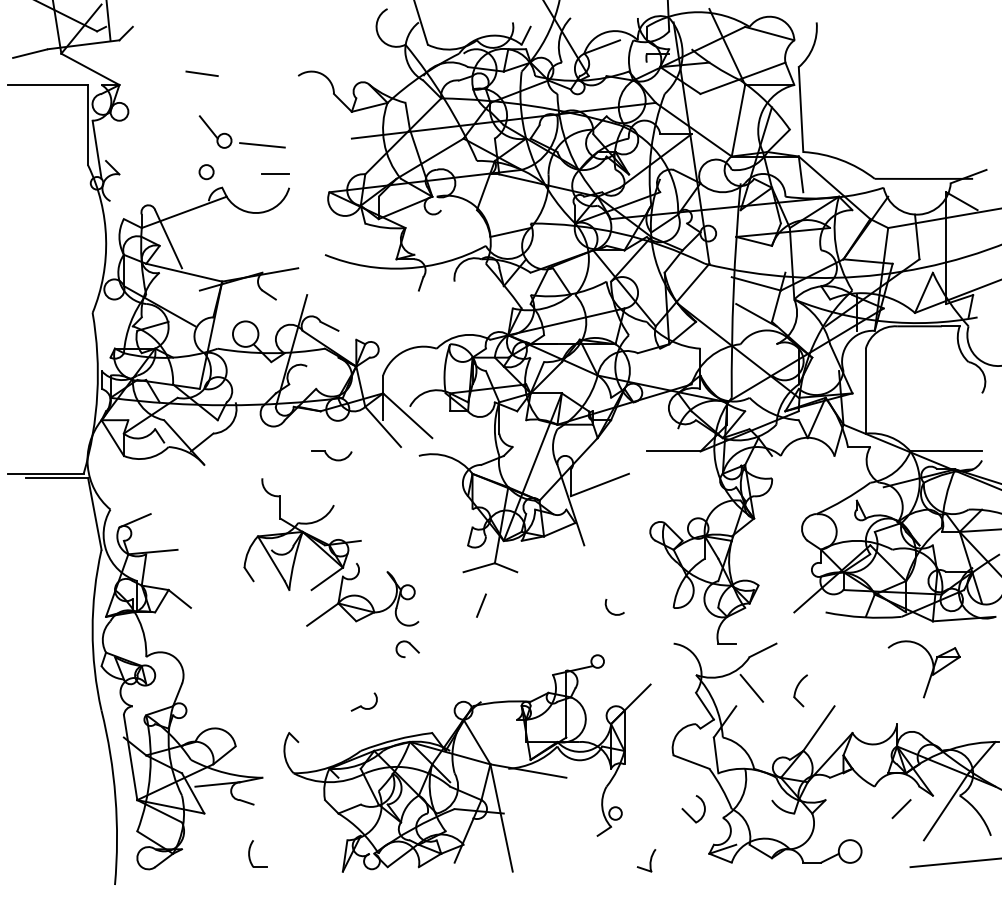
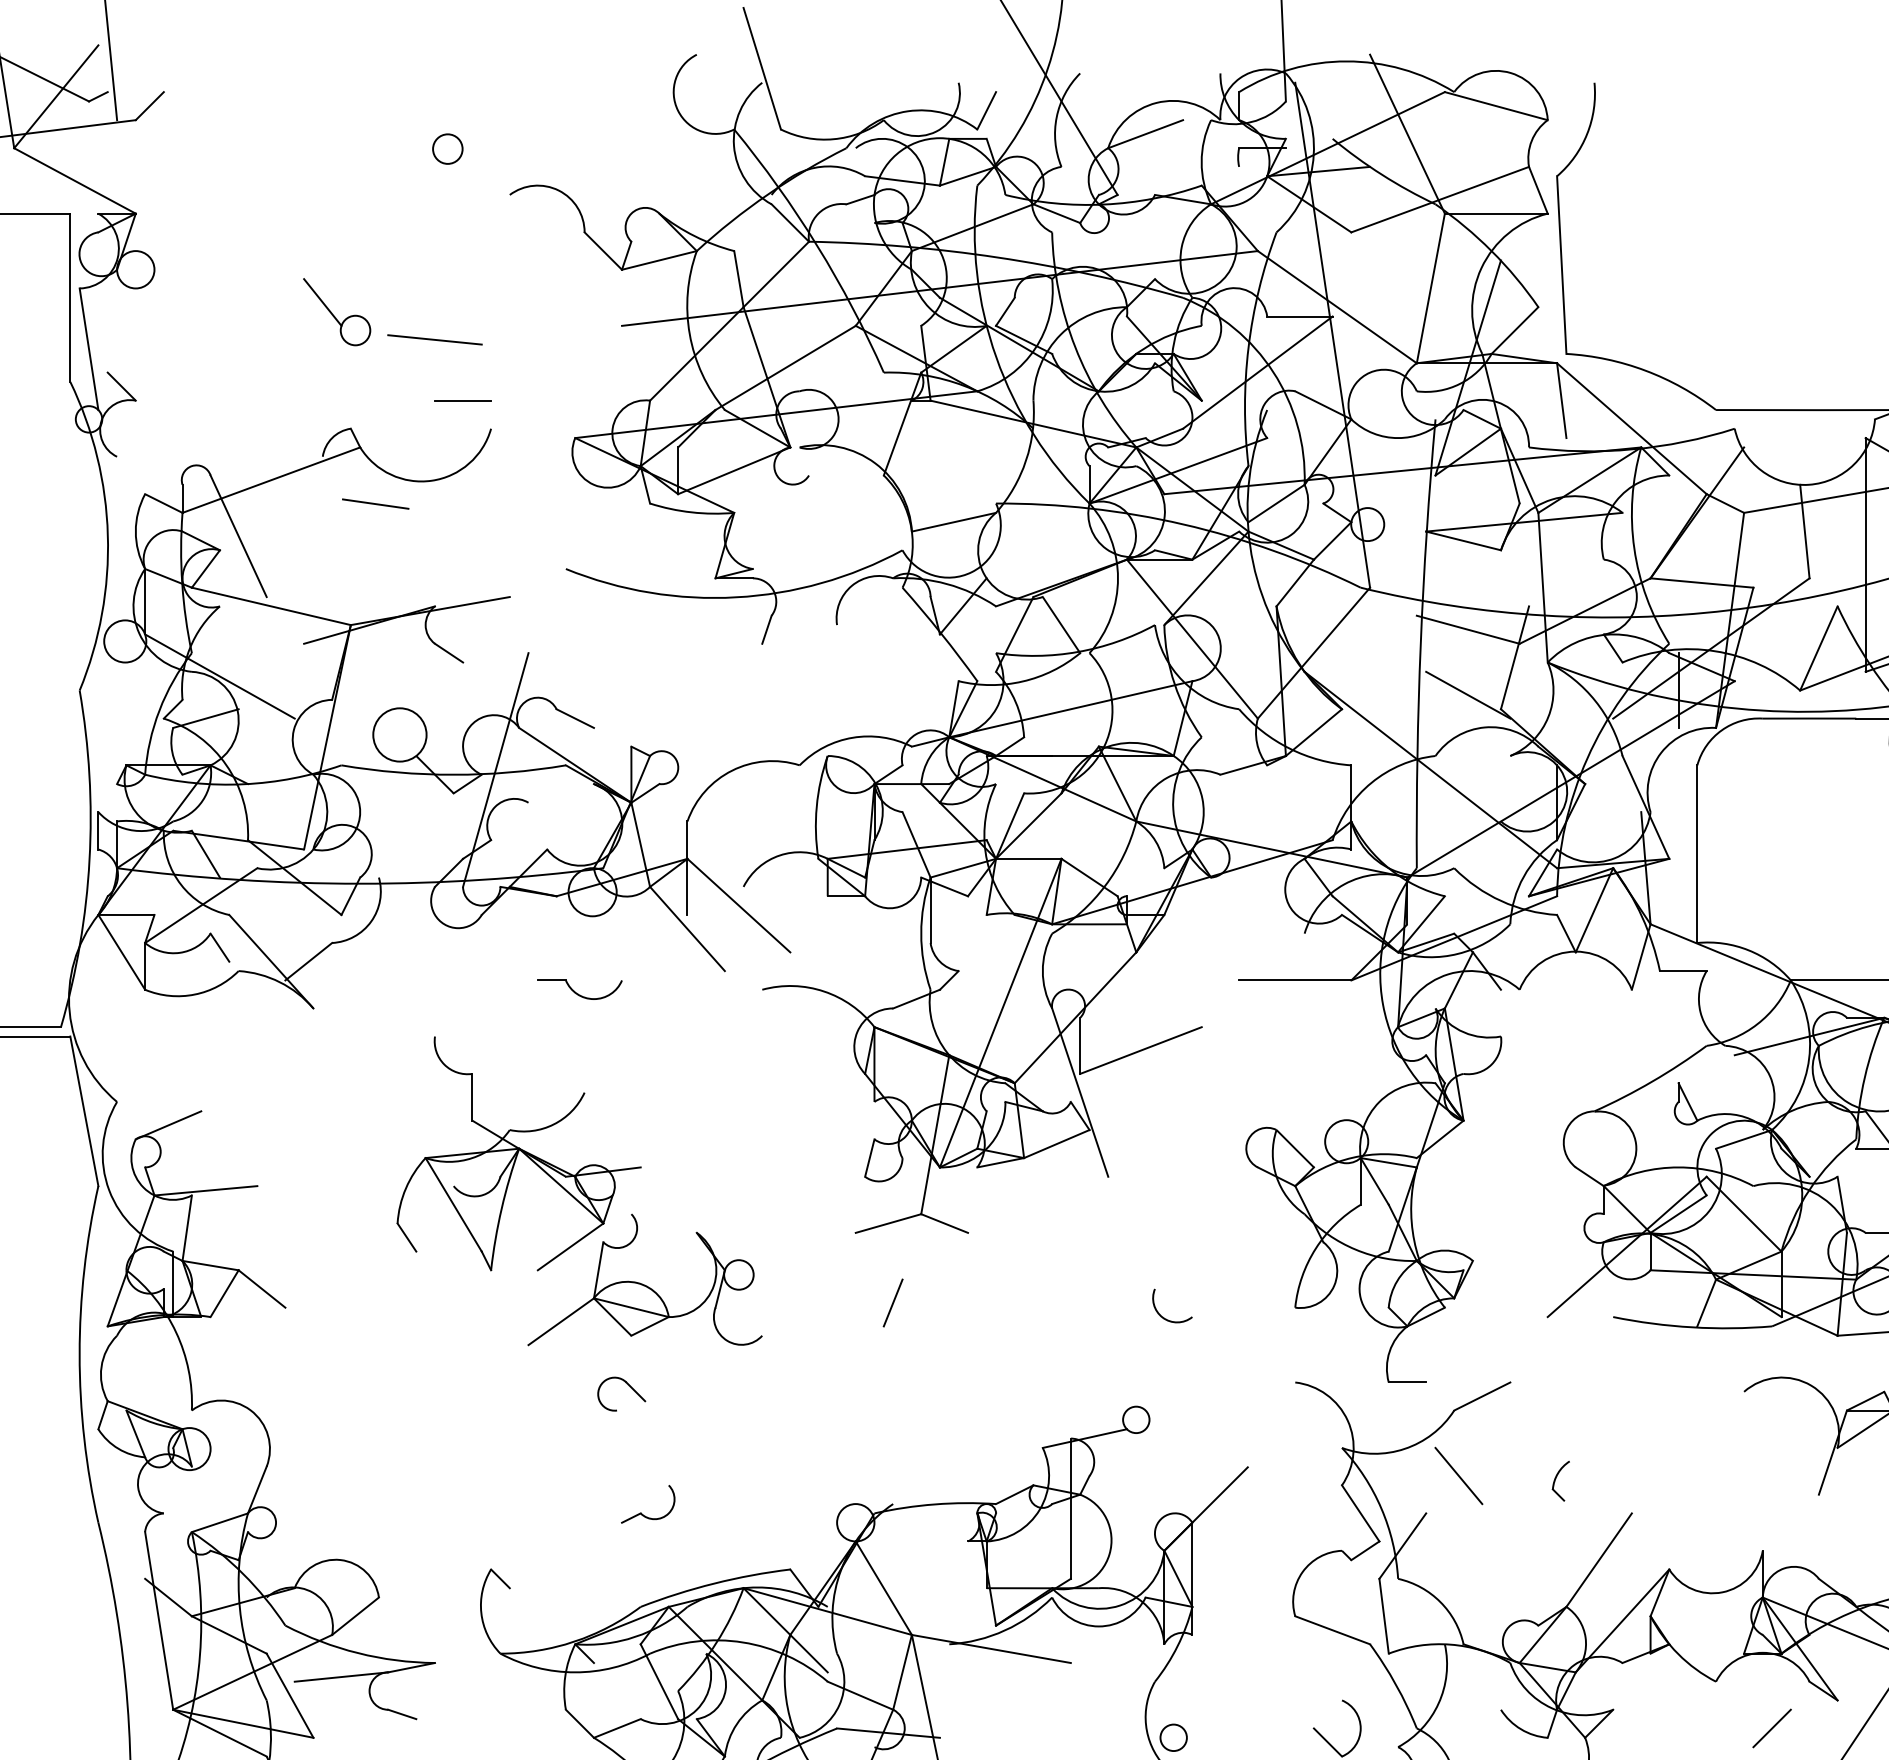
line: (201, 73) -> (374, 503), moved
circle: (206, 172) -> (447, 149), moved
part: (407, 649) -> (621, 1394), moved
part: (800, 690) -> (1560, 1480), size x0.6

